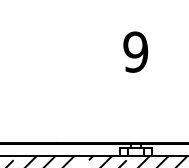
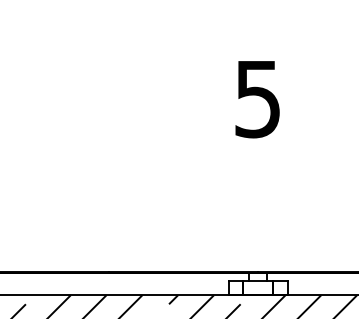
text: (135, 51) -> (257, 97), 9 -> 5

